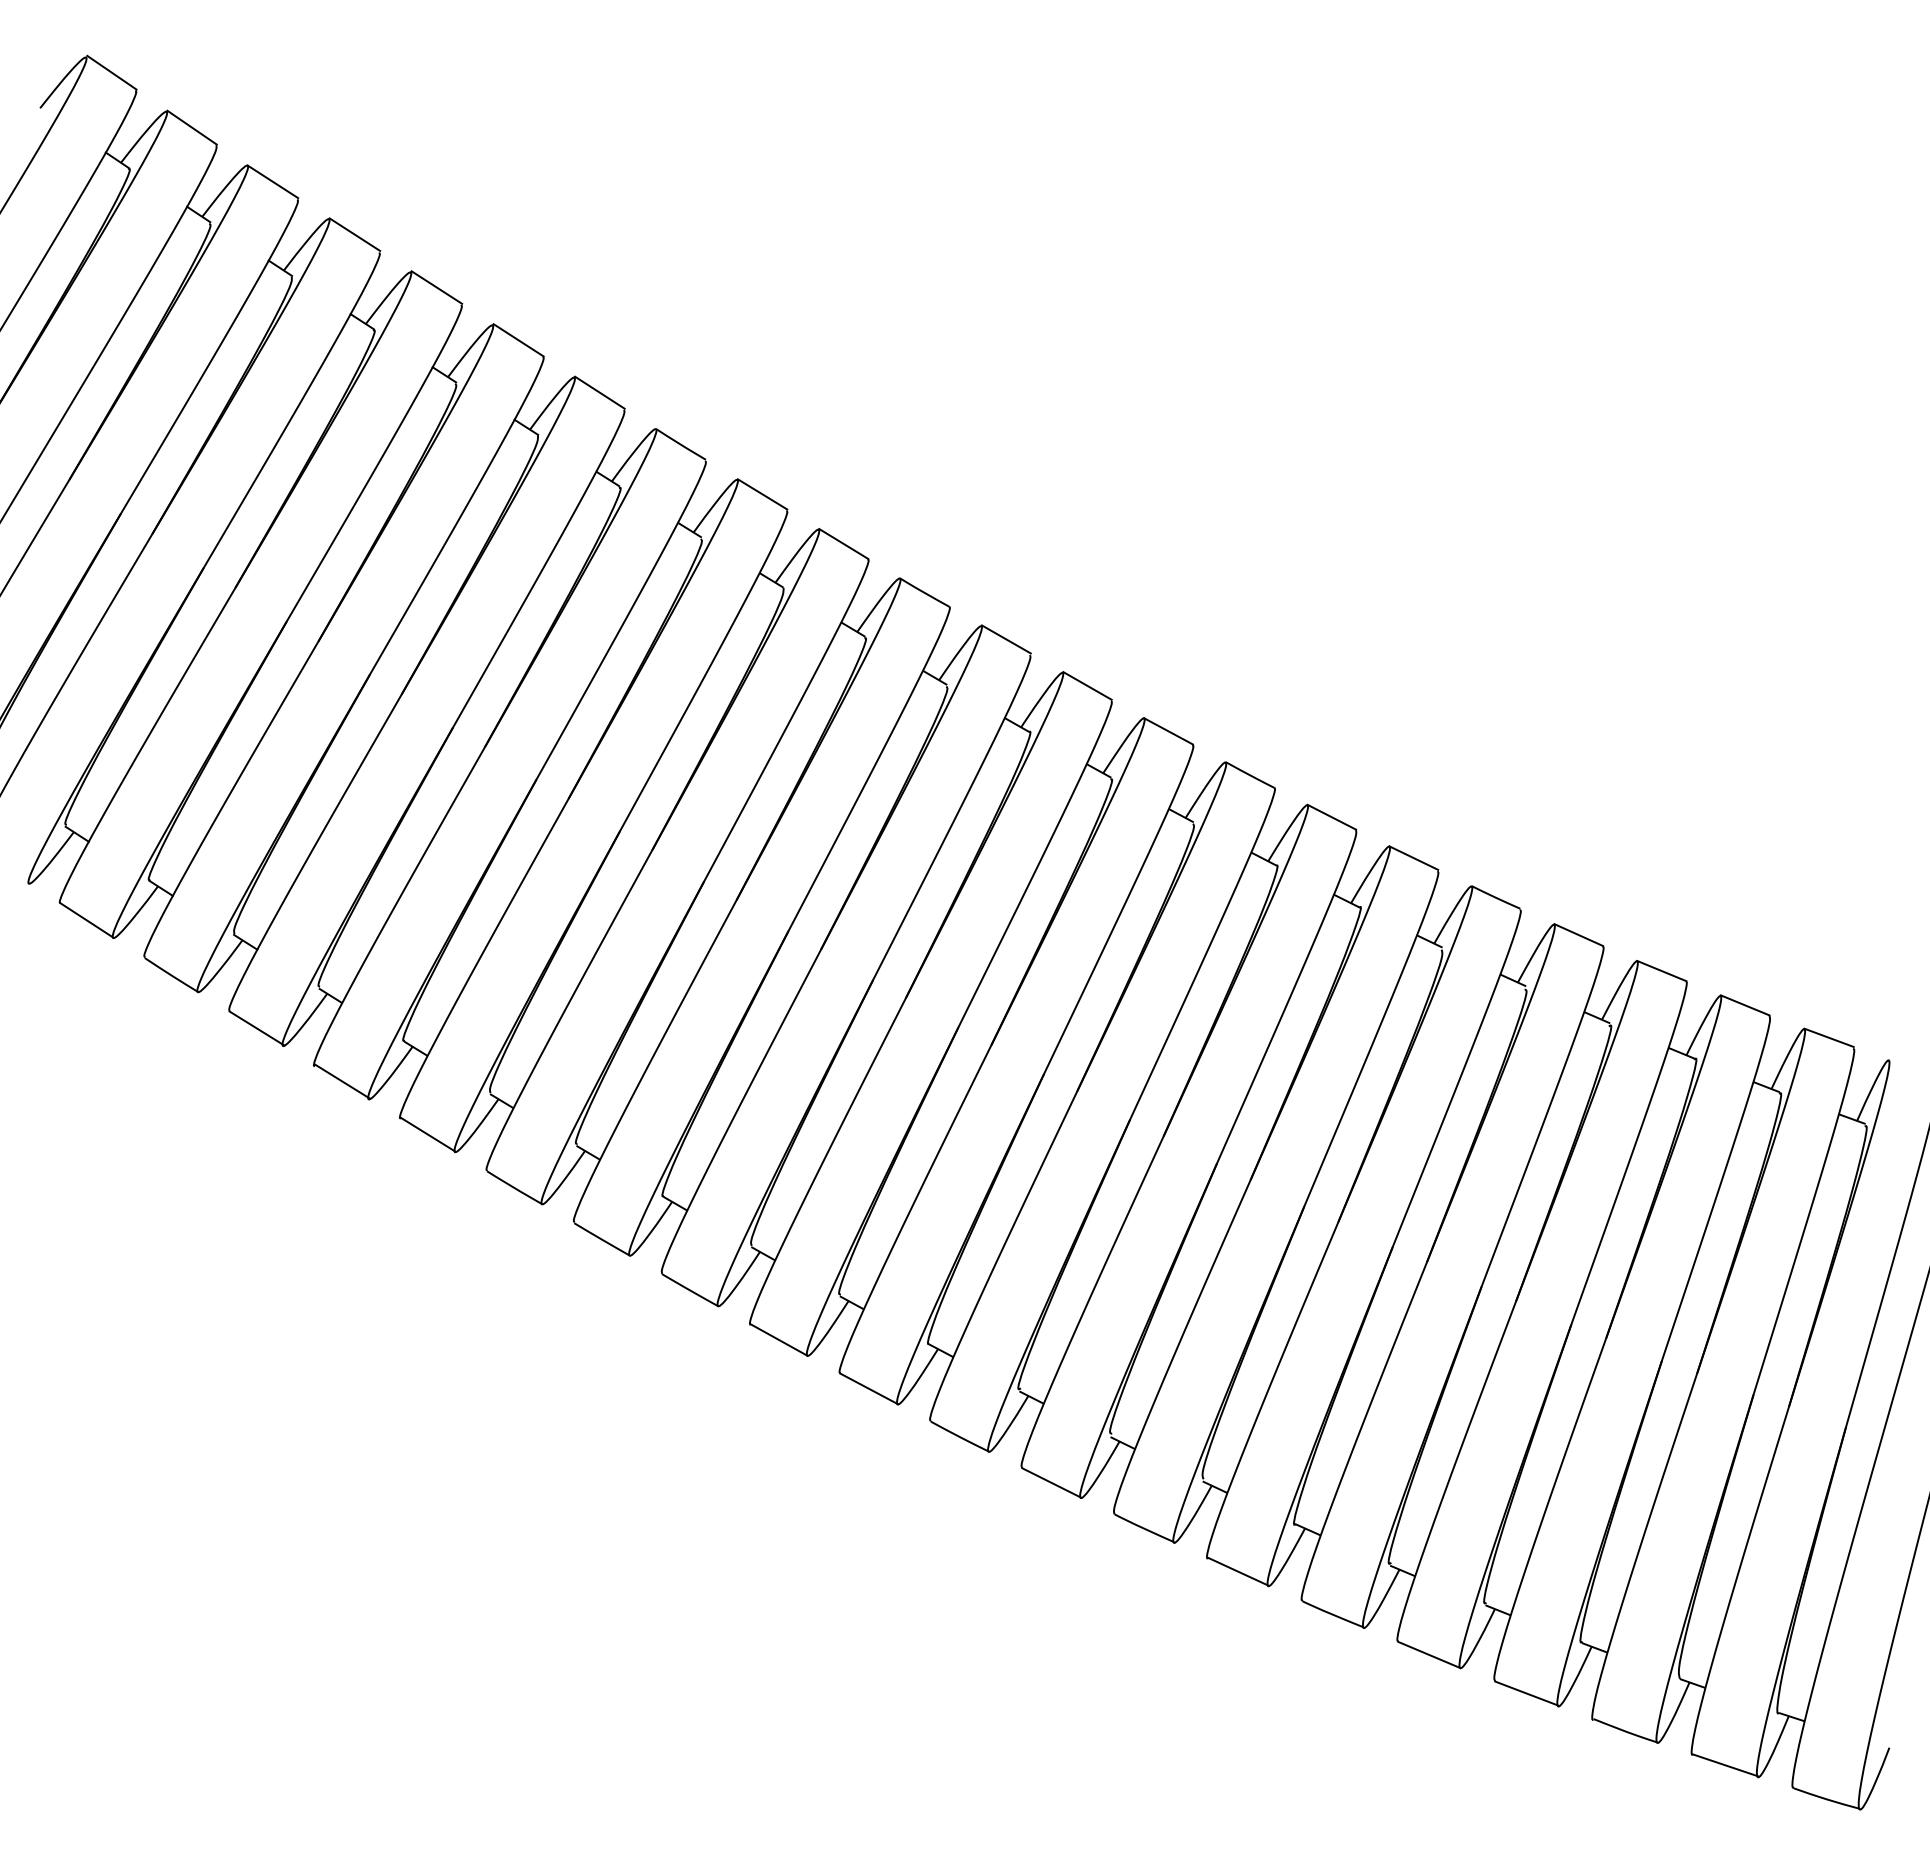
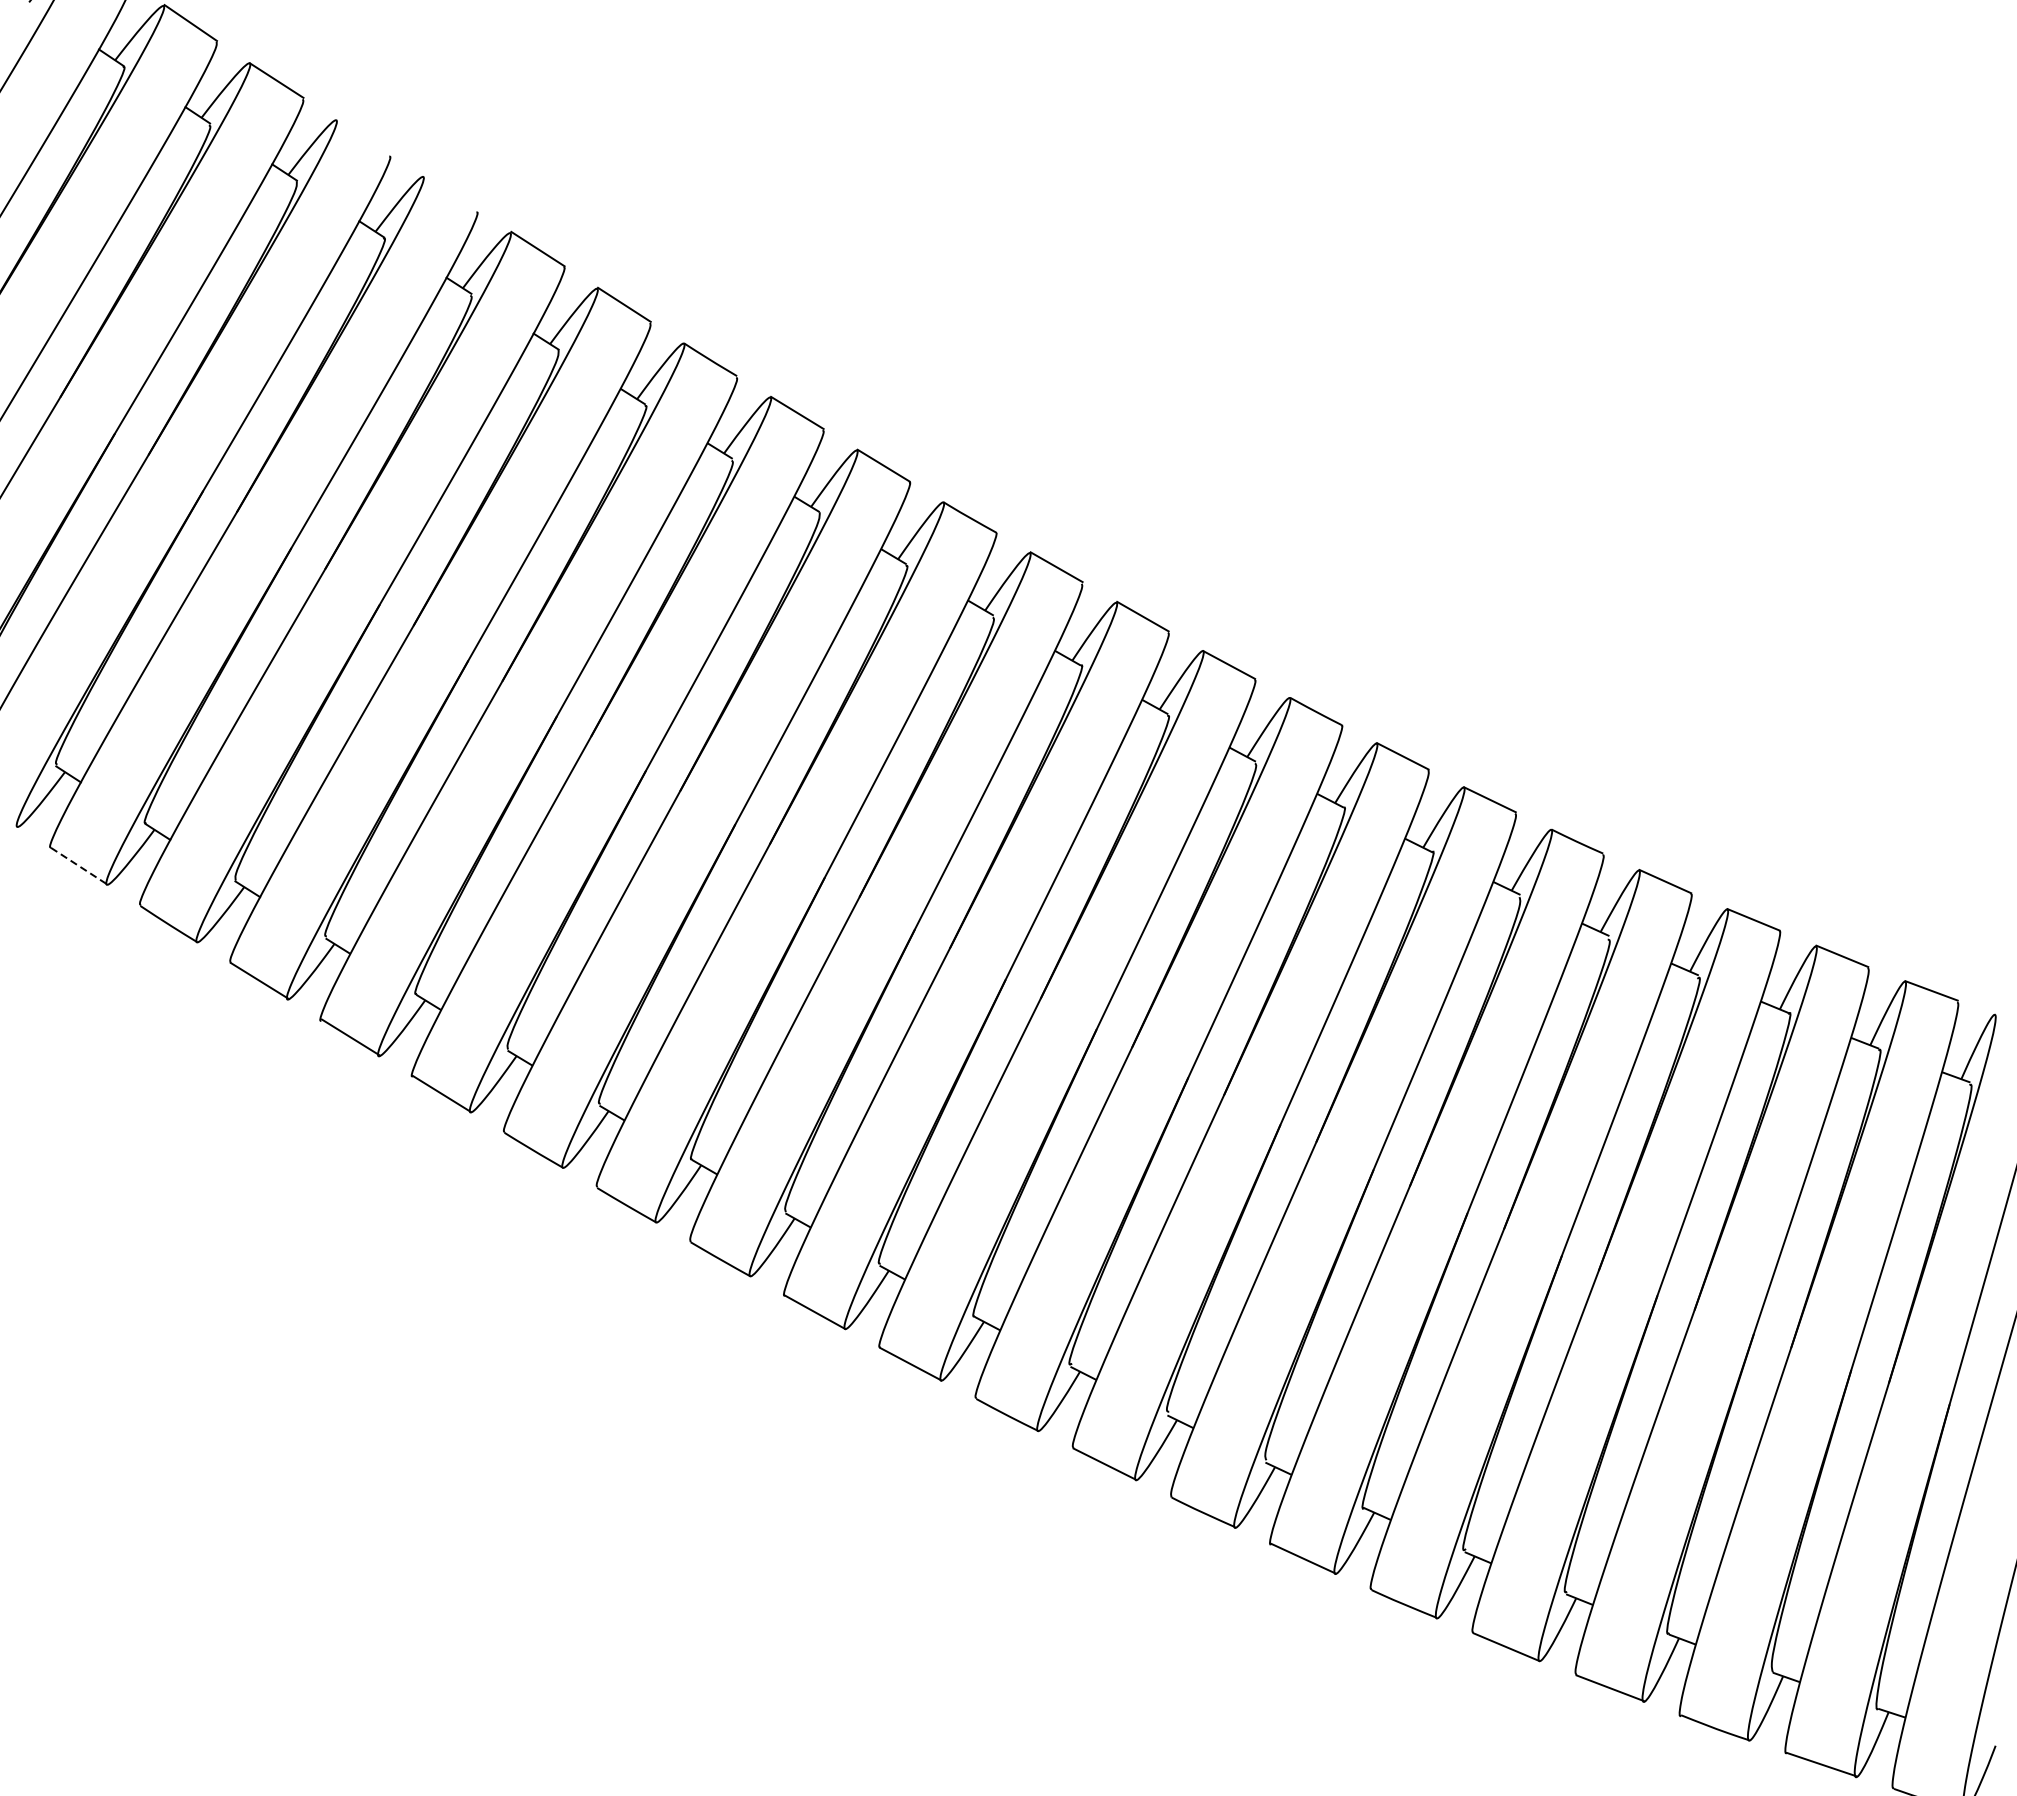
line: (354, 234) -> (363, 136), removed
line: (436, 287) -> (450, 192), removed
line: (87, 920) -> (79, 866), solid -> dashed

